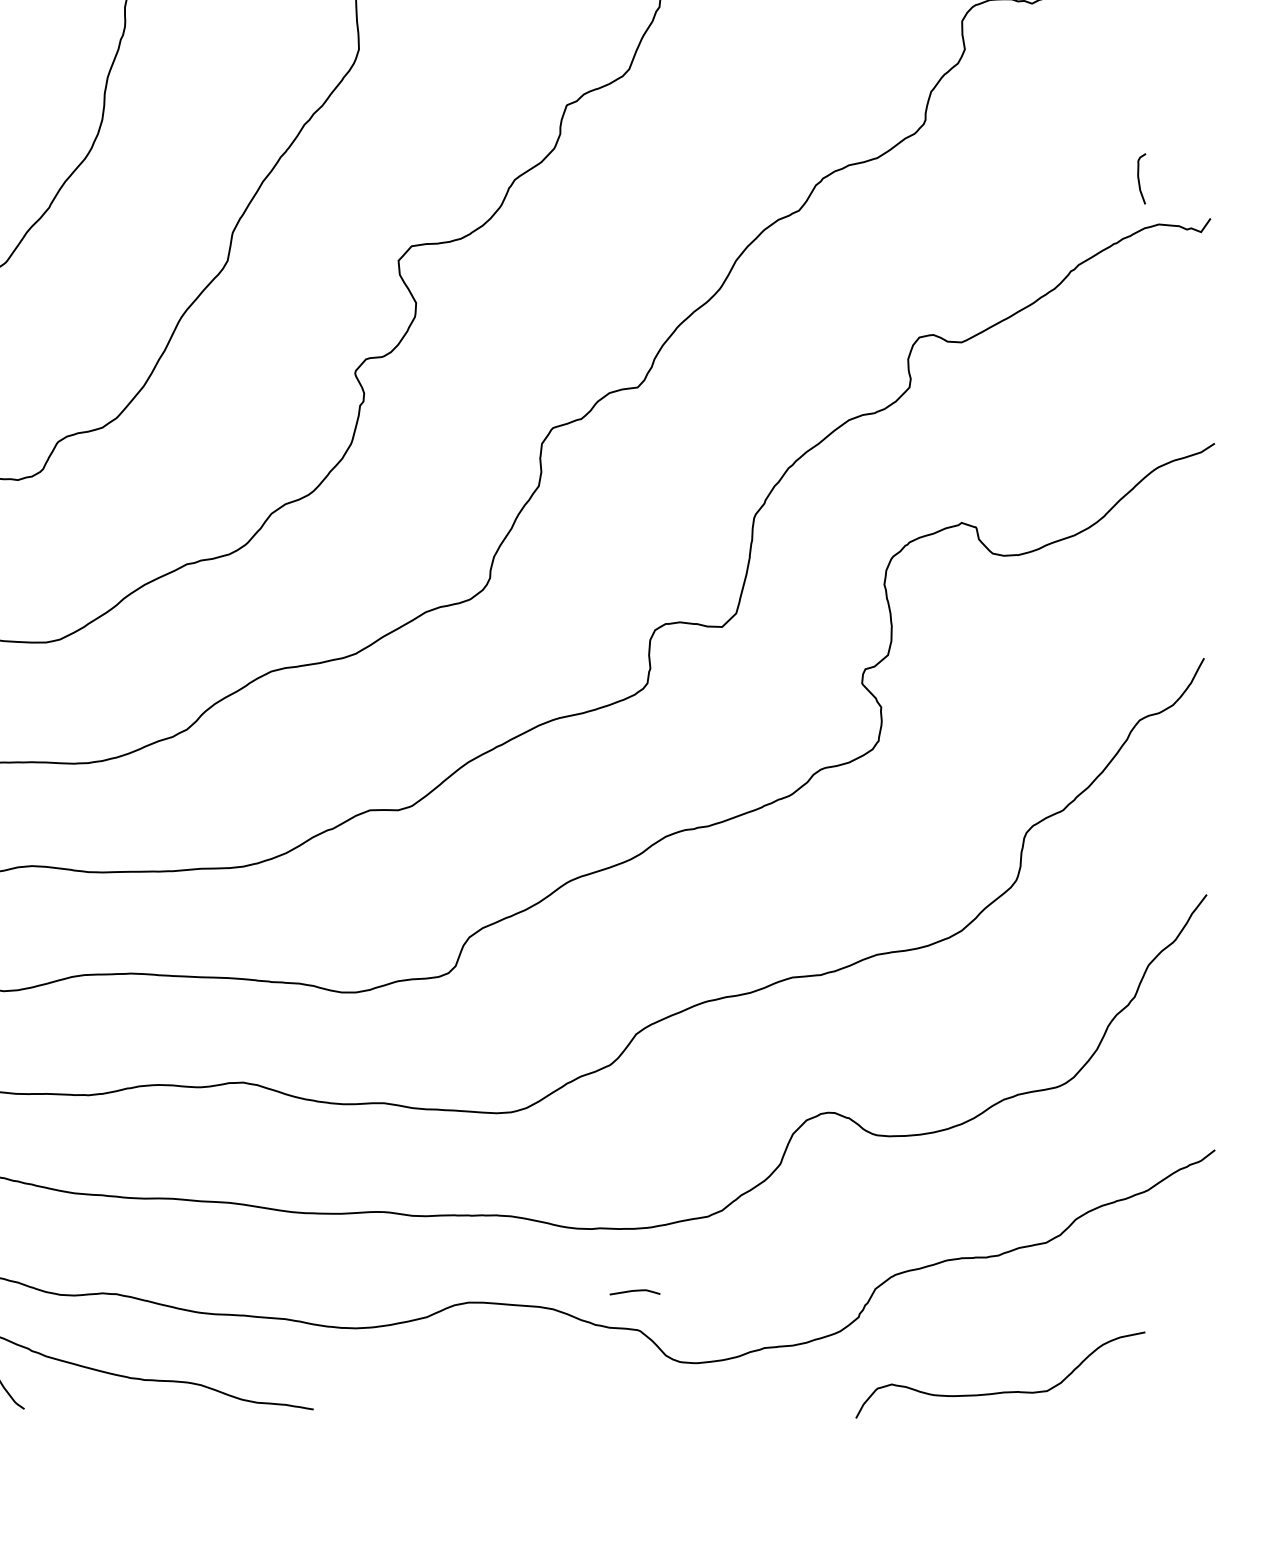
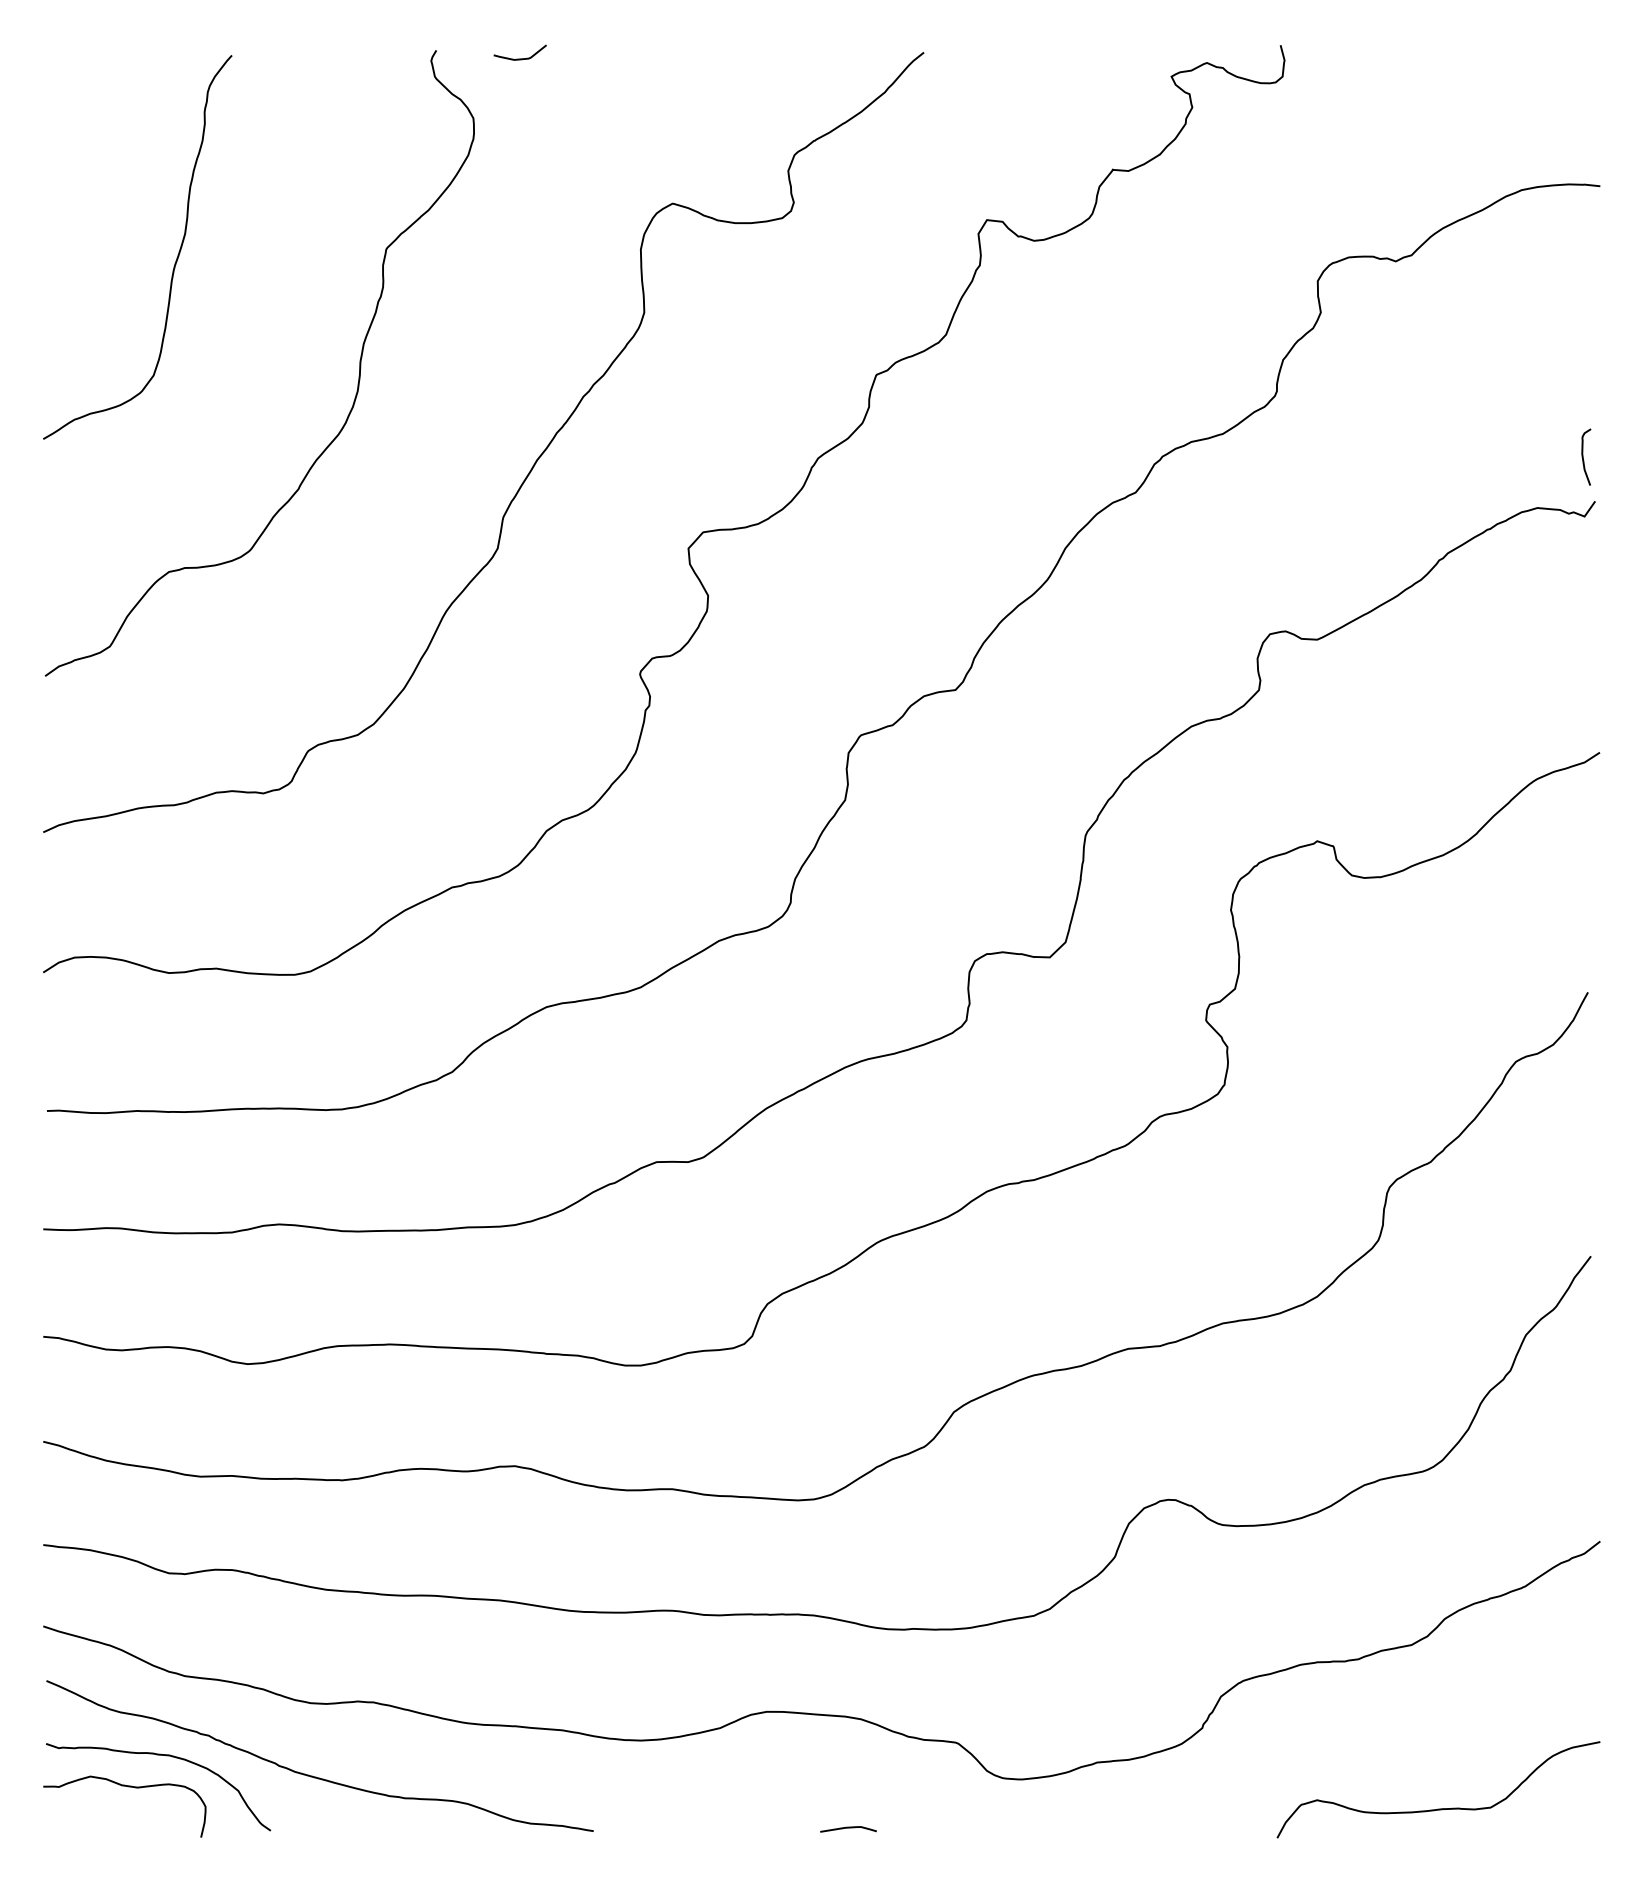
curve: (1139, 178) -> (1583, 456), moved
curve: (635, 1291) -> (848, 1828), moved
curve: (1000, 1391) -> (1438, 1808), moved

